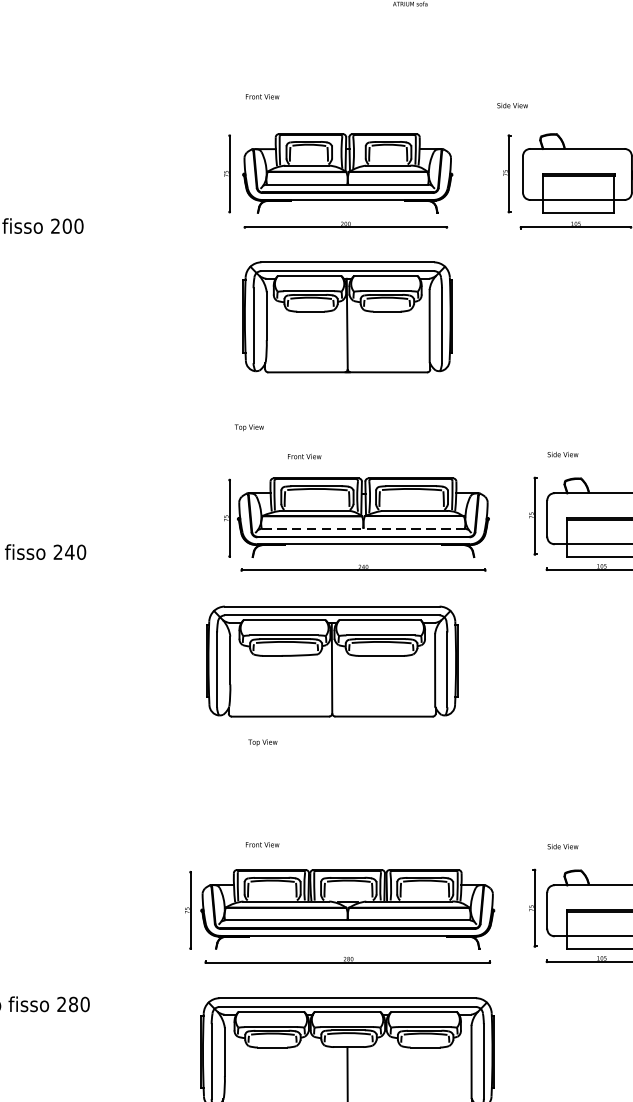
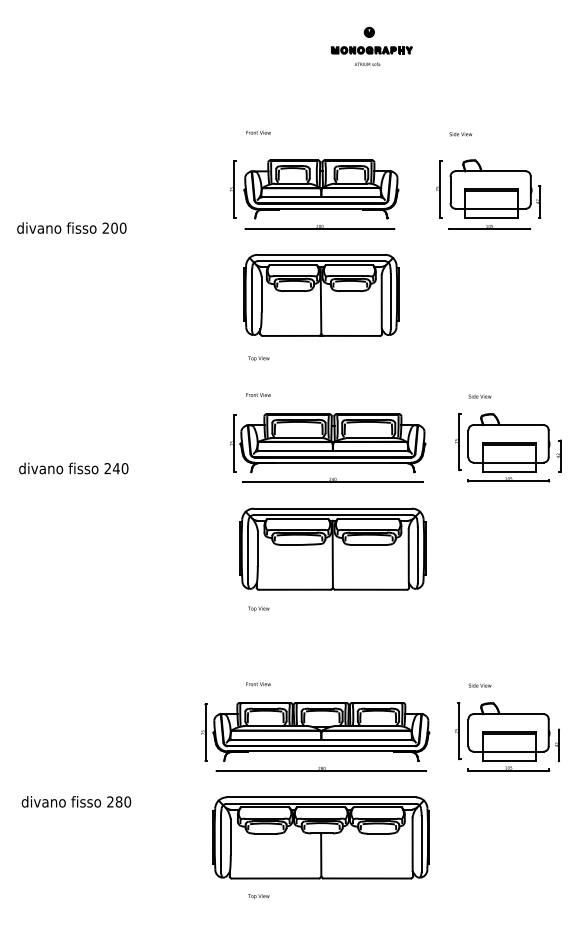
text: (512, 105) -> (460, 134), moved
text: (248, 427) -> (258, 358), moved
text: (304, 455) -> (258, 394), moved
line: (362, 529) -> (332, 451), dashed -> solid
part: (331, 660) -> (332, 548), moved

